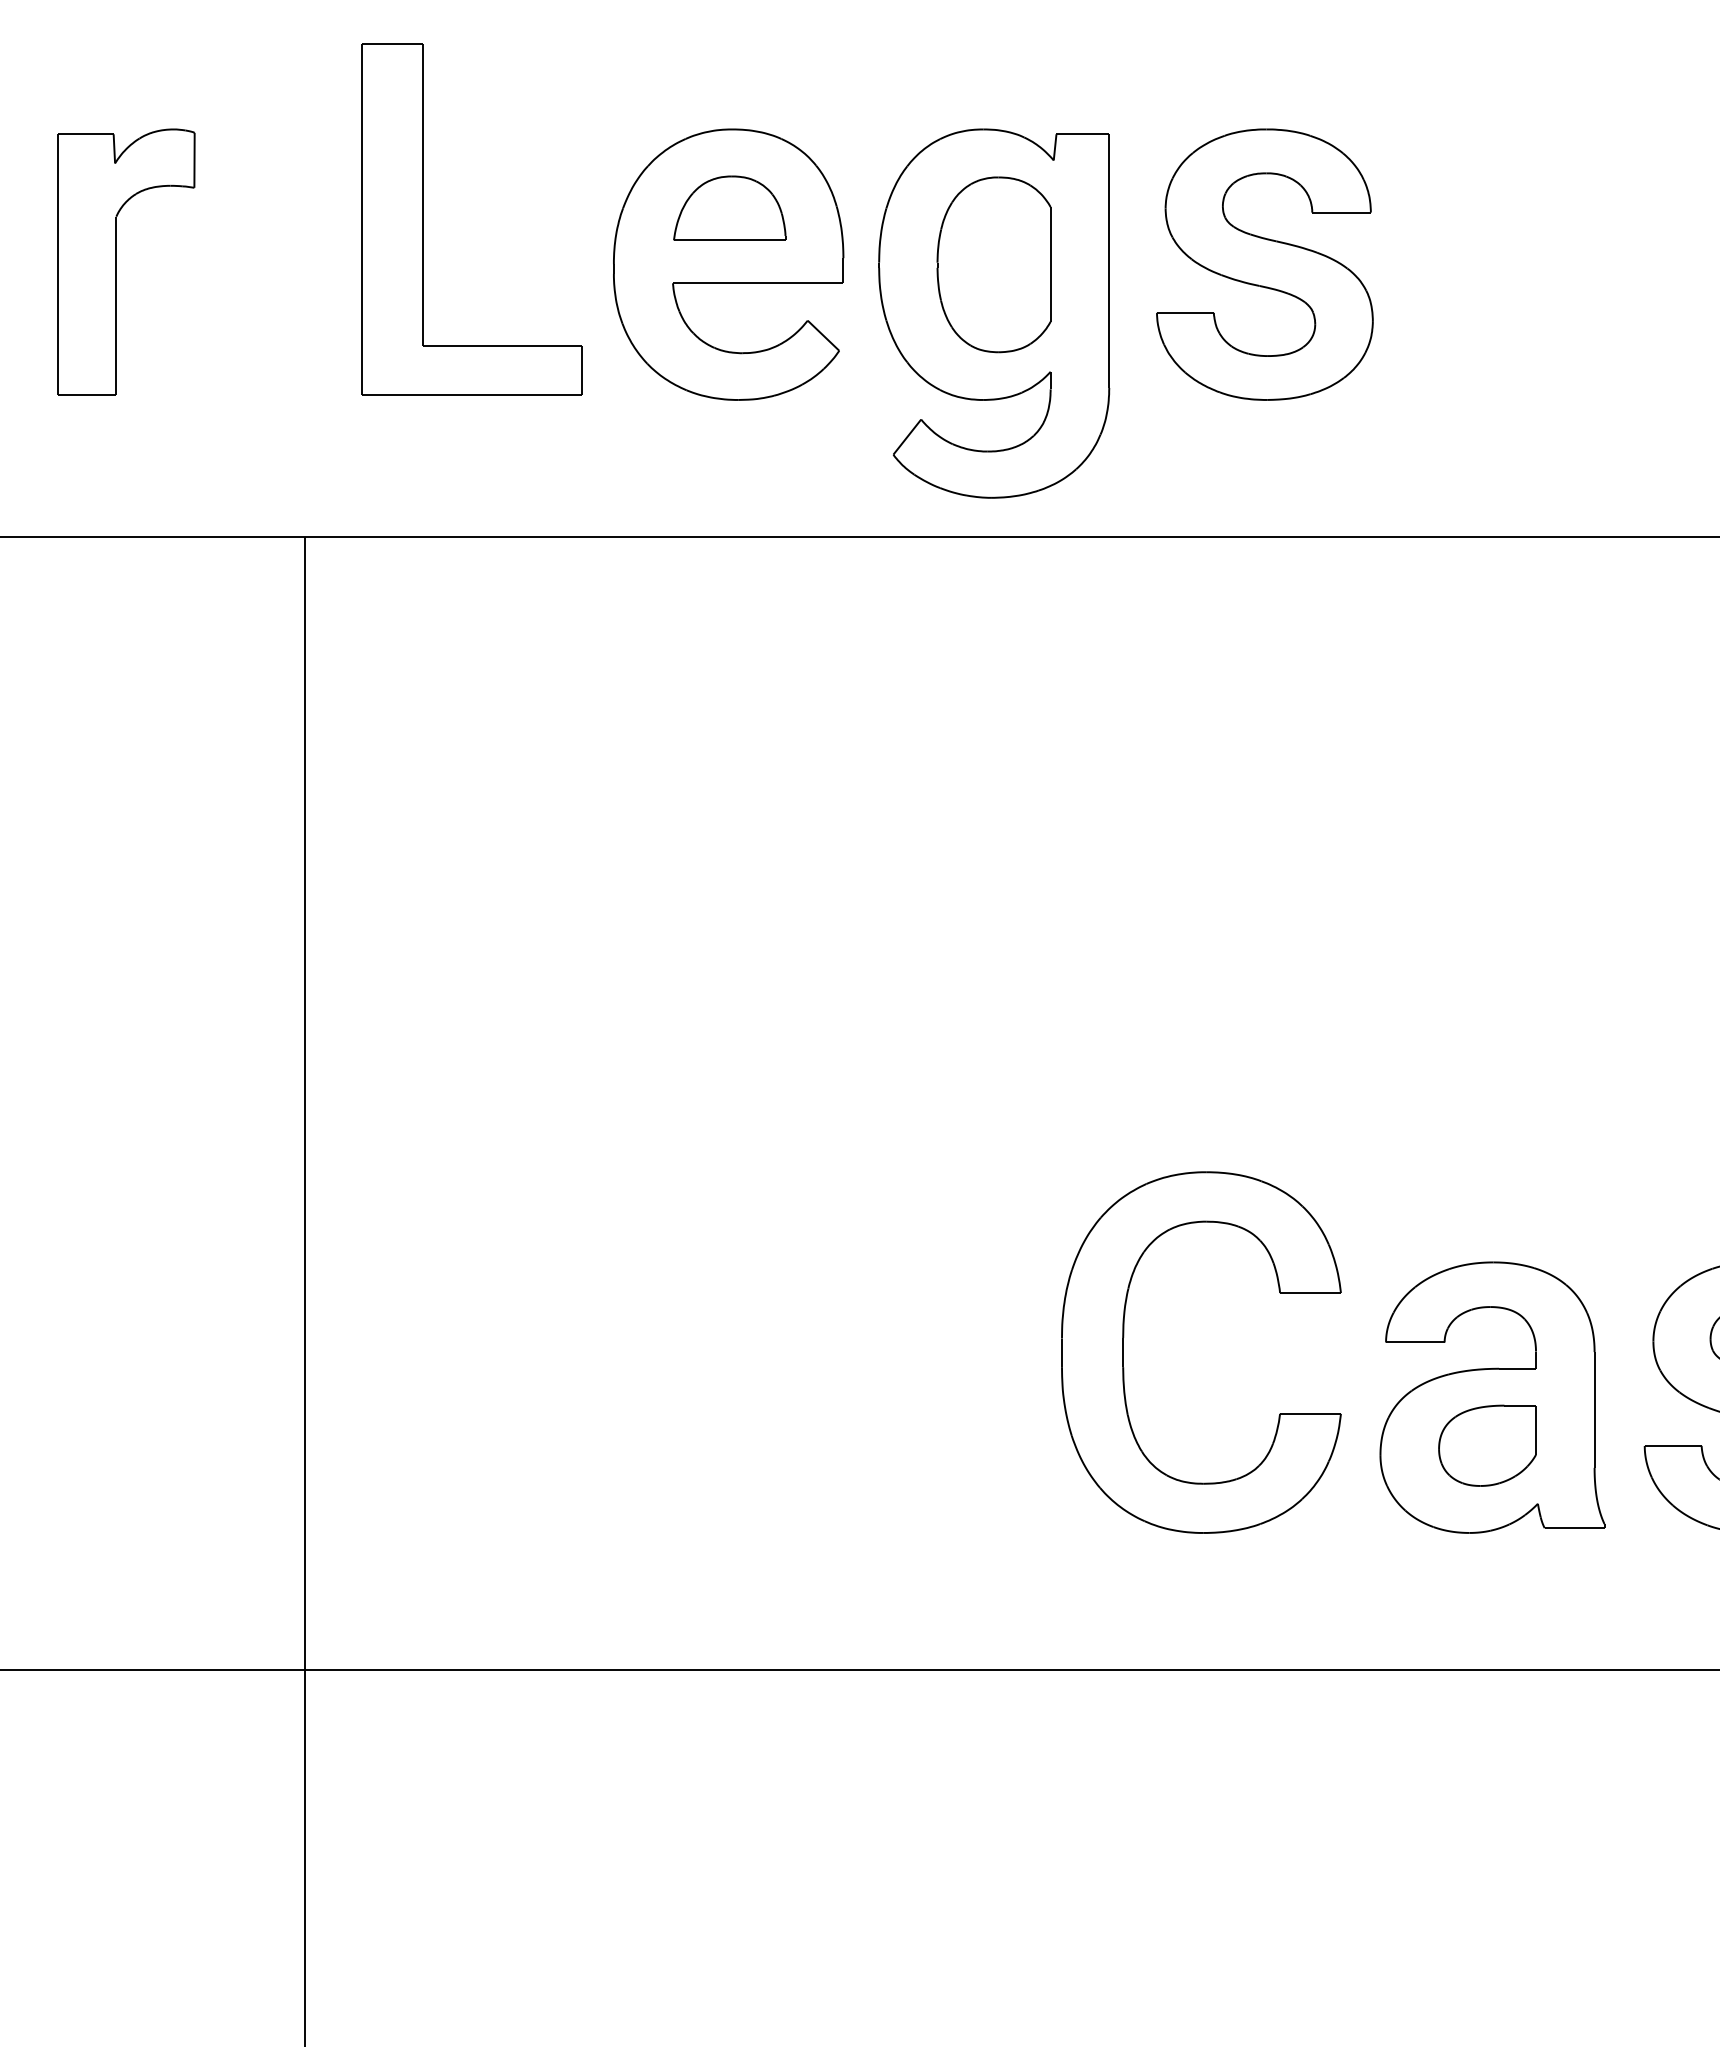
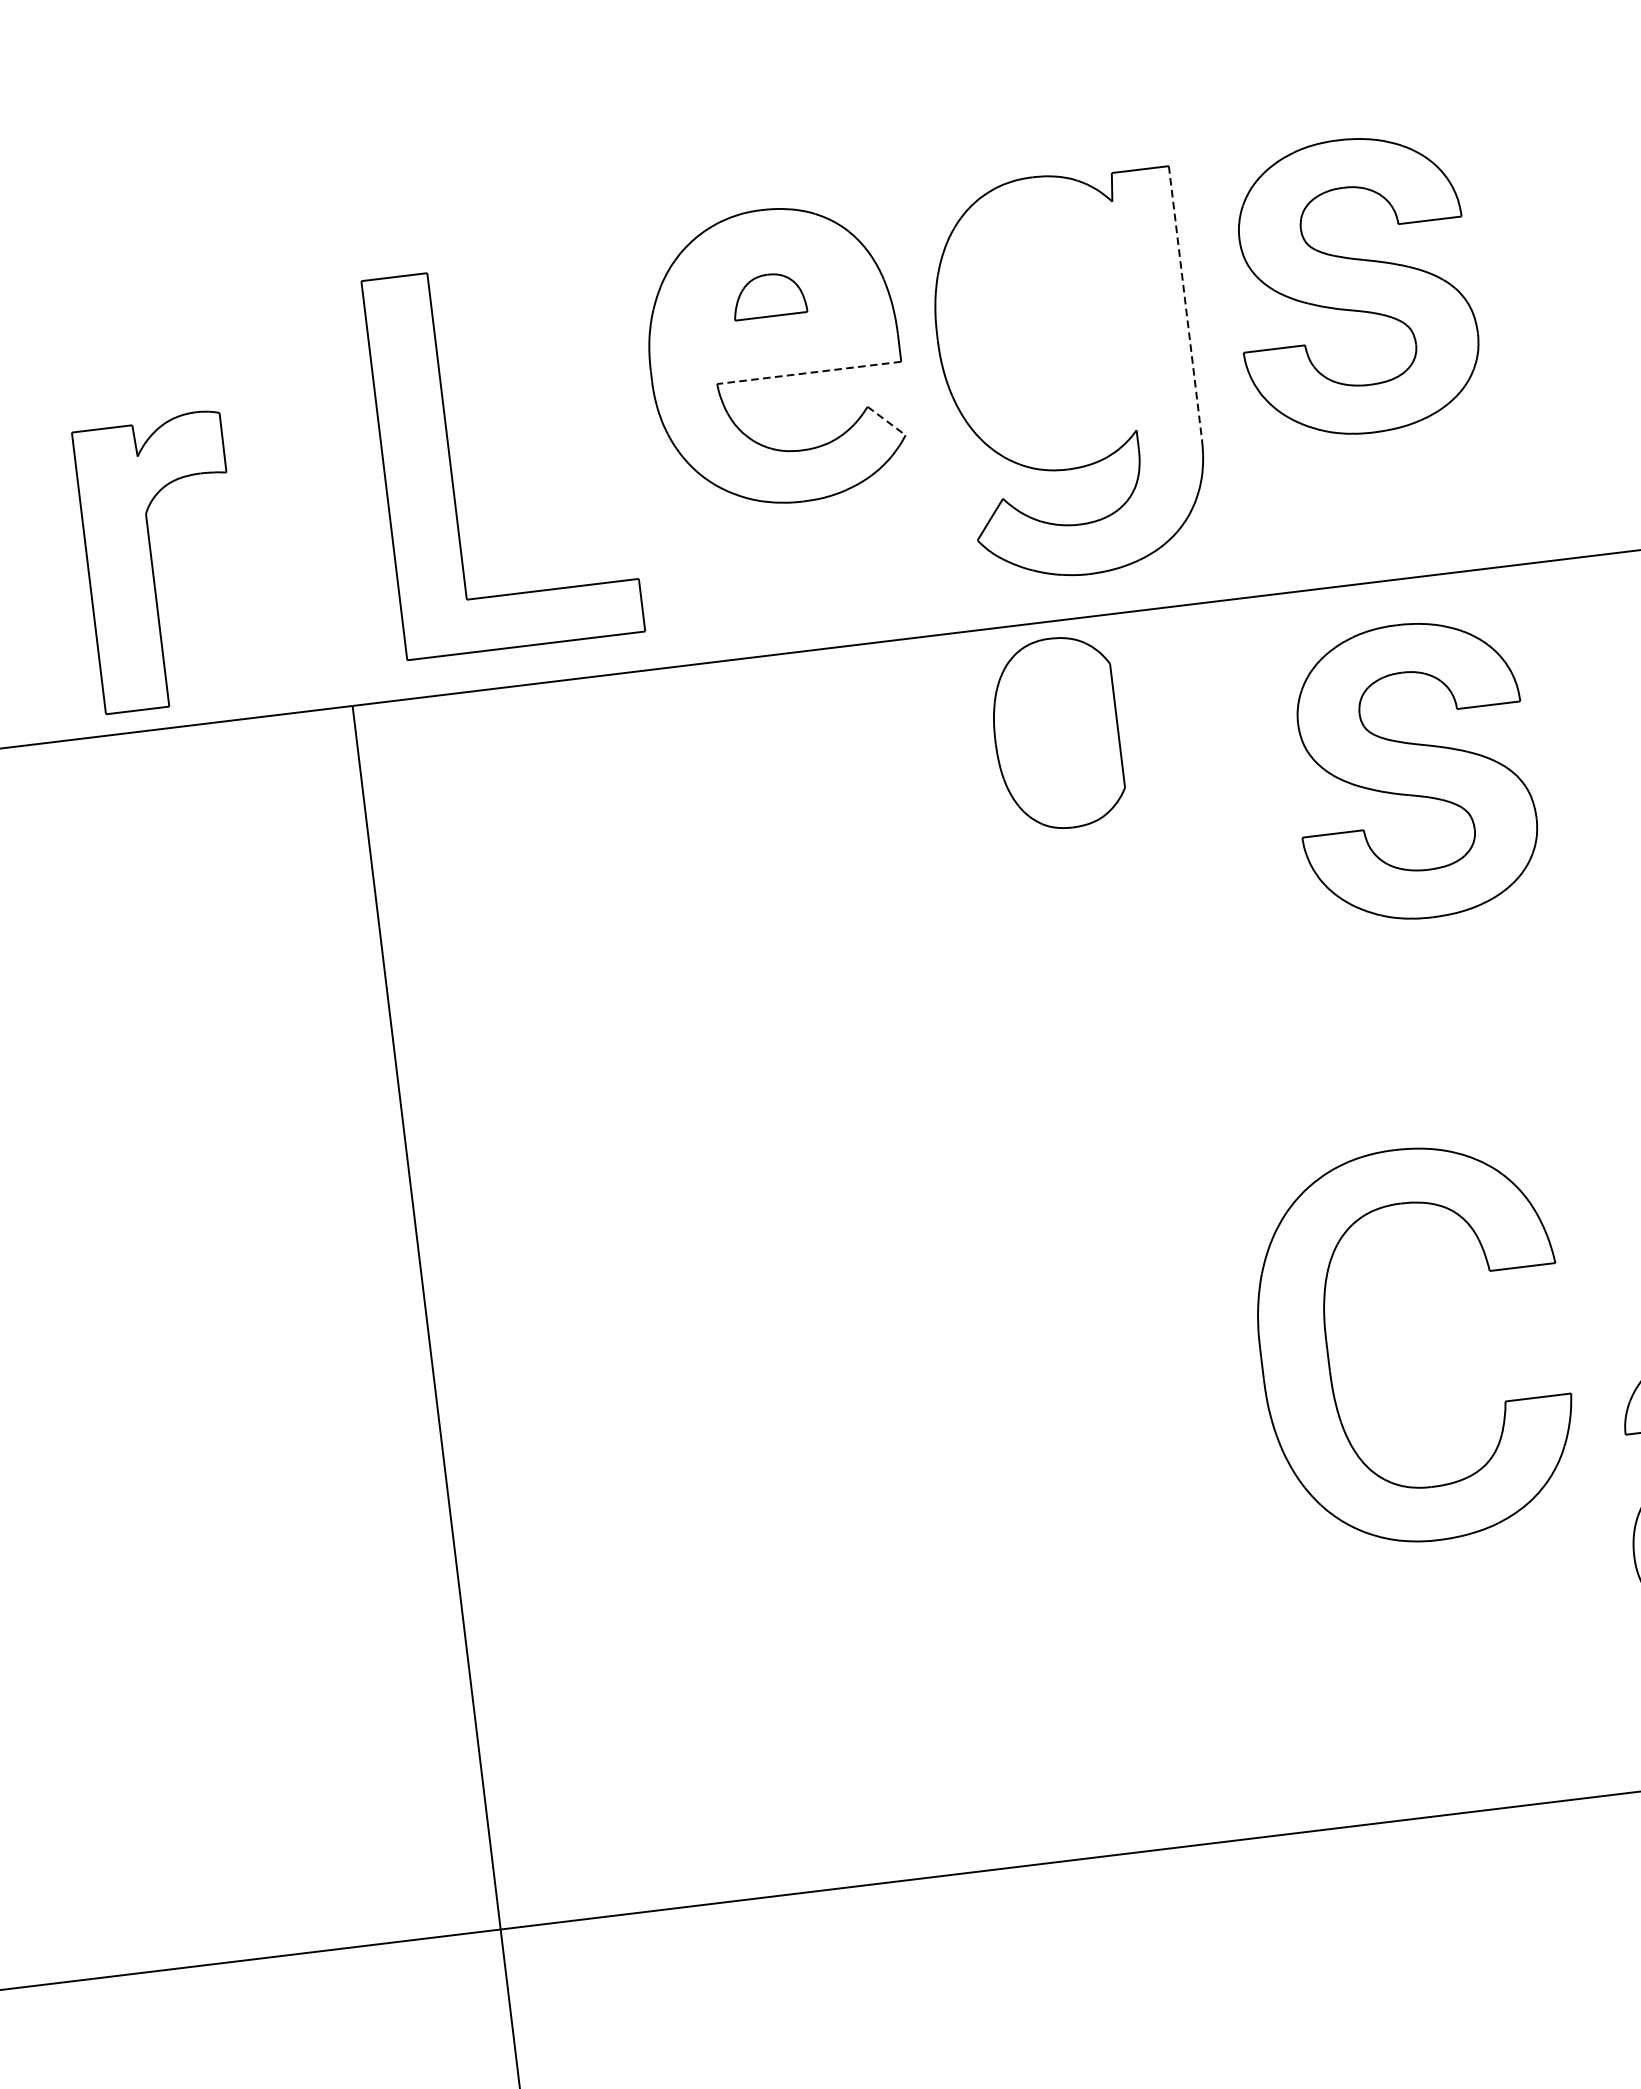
part: (729, 207) -> (768, 294), size x0.6
part: (423, 219) -> (451, 462), moved
part: (116, 261) -> (151, 562), moved
line: (1109, 261) -> (1185, 303), solid -> dashed
part: (993, 264) -> (1055, 733), moved
line: (757, 283) -> (808, 373), solid -> dashed
line: (823, 335) -> (886, 420), solid -> dashed
part: (1264, 713) -> (1412, 771), added
part: (1123, 1352) -> (1328, 1355), moved

